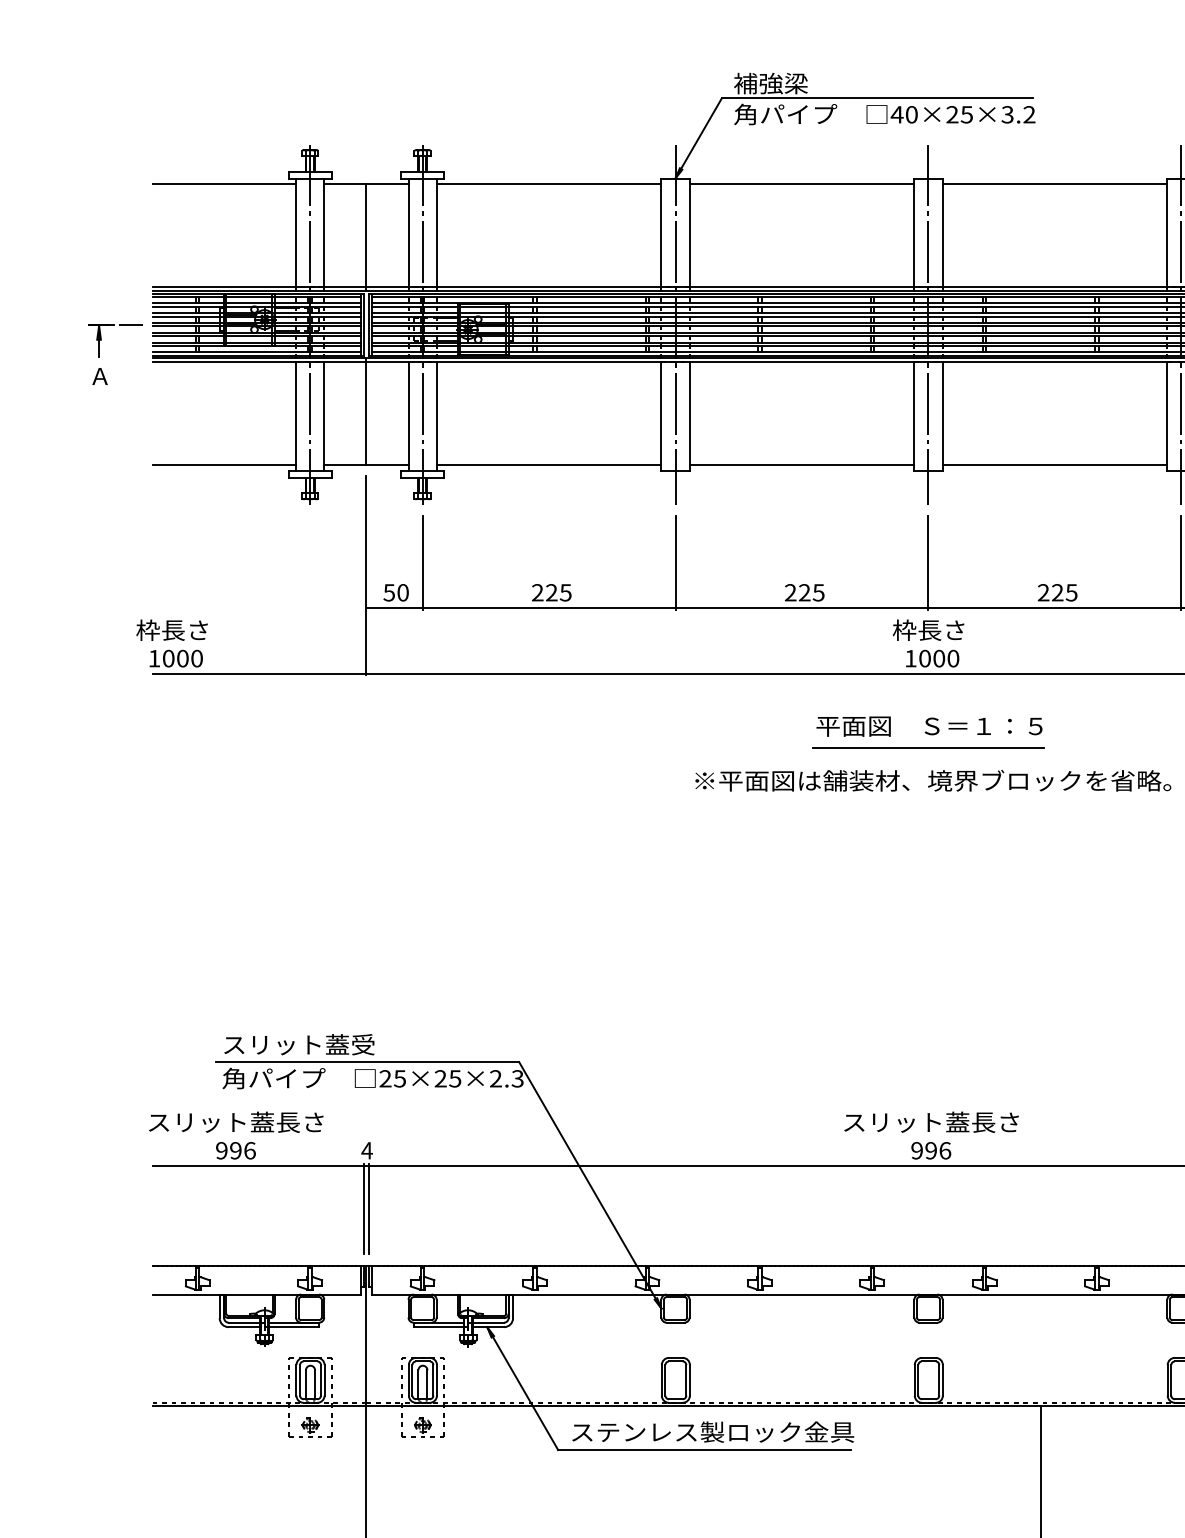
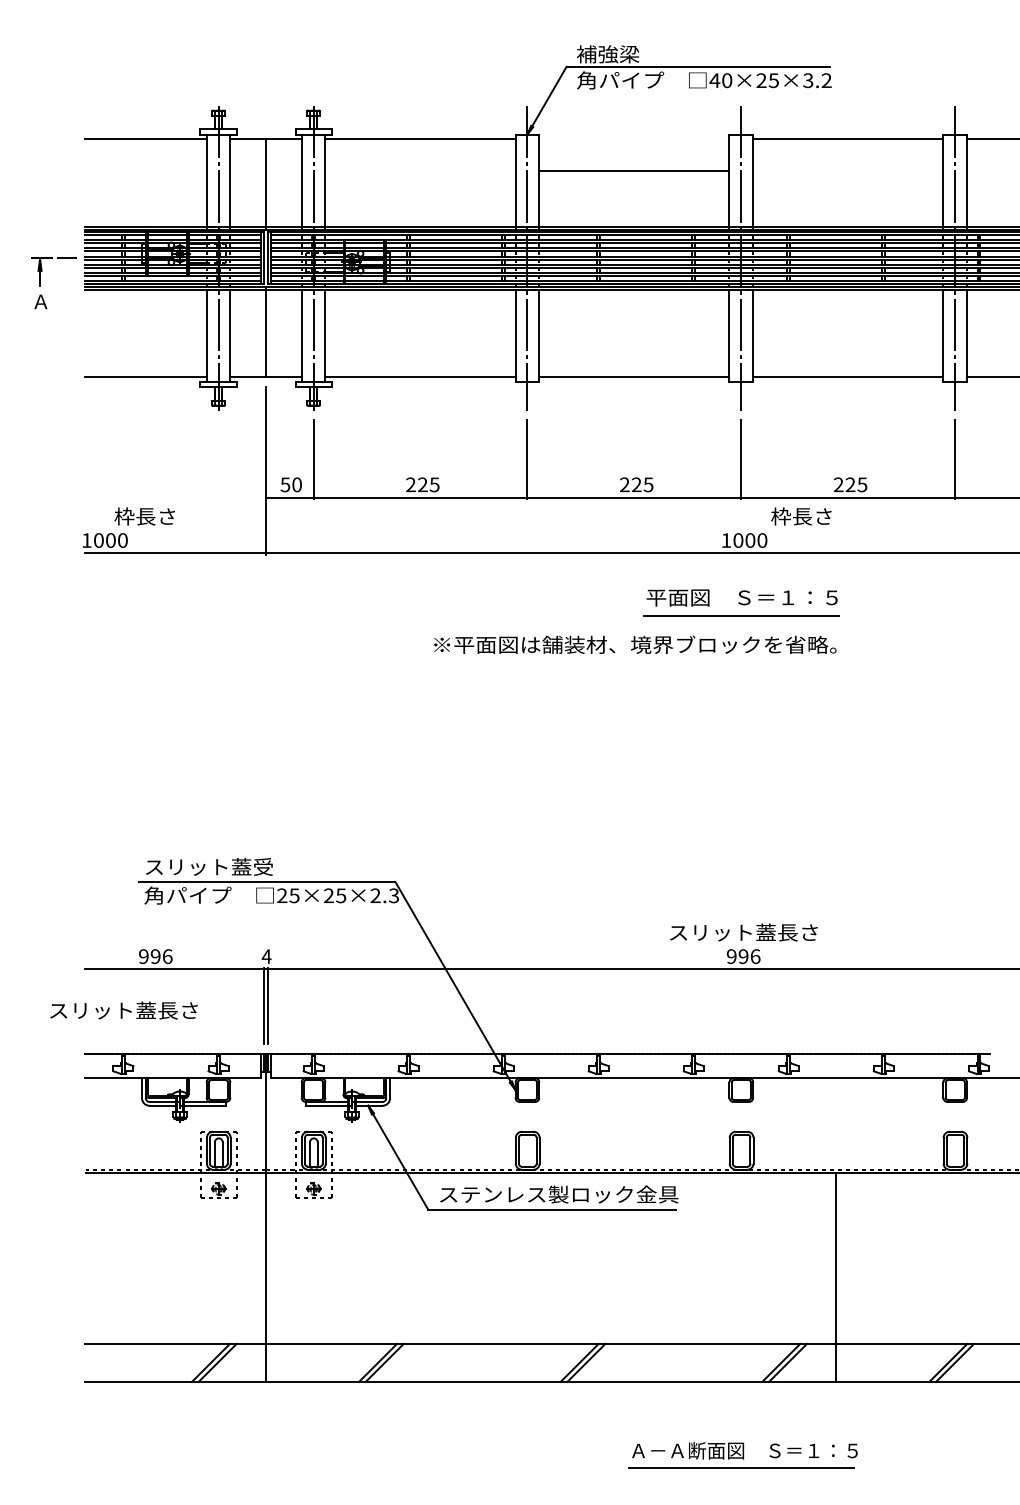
line: (802, 184) -> (634, 171), moved
text: (171, 630) -> (144, 516), moved
text: (928, 630) -> (801, 516), moved
text: (933, 780) -> (635, 644), moved
text: (235, 1122) -> (123, 1010), moved

